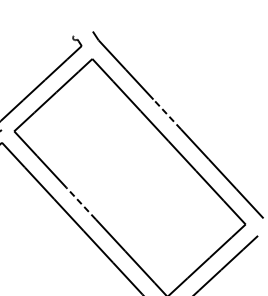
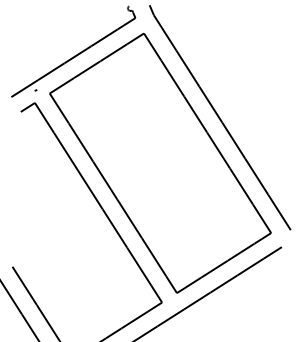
line: (166, 114) -> (210, 104), dashed -> solid
line: (81, 203) -> (105, 180), dashed -> solid

